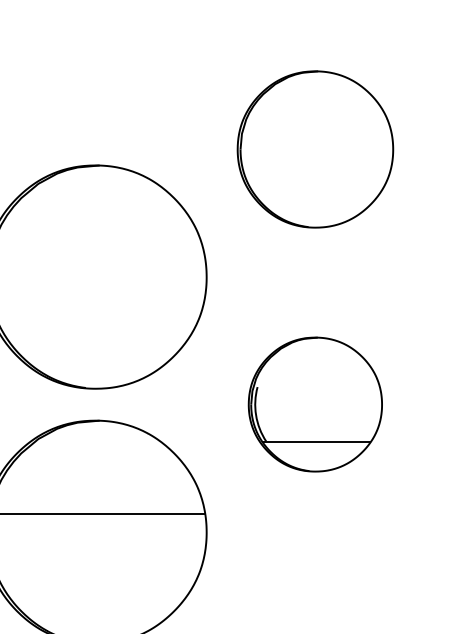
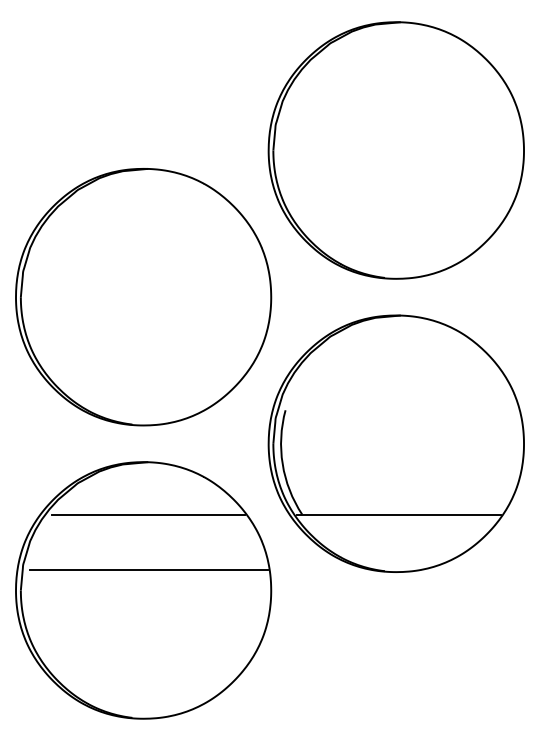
part: (314, 149) -> (395, 150), size x1.43
part: (314, 404) -> (395, 443), size x1.67
line: (99, 466) -> (148, 514), added

